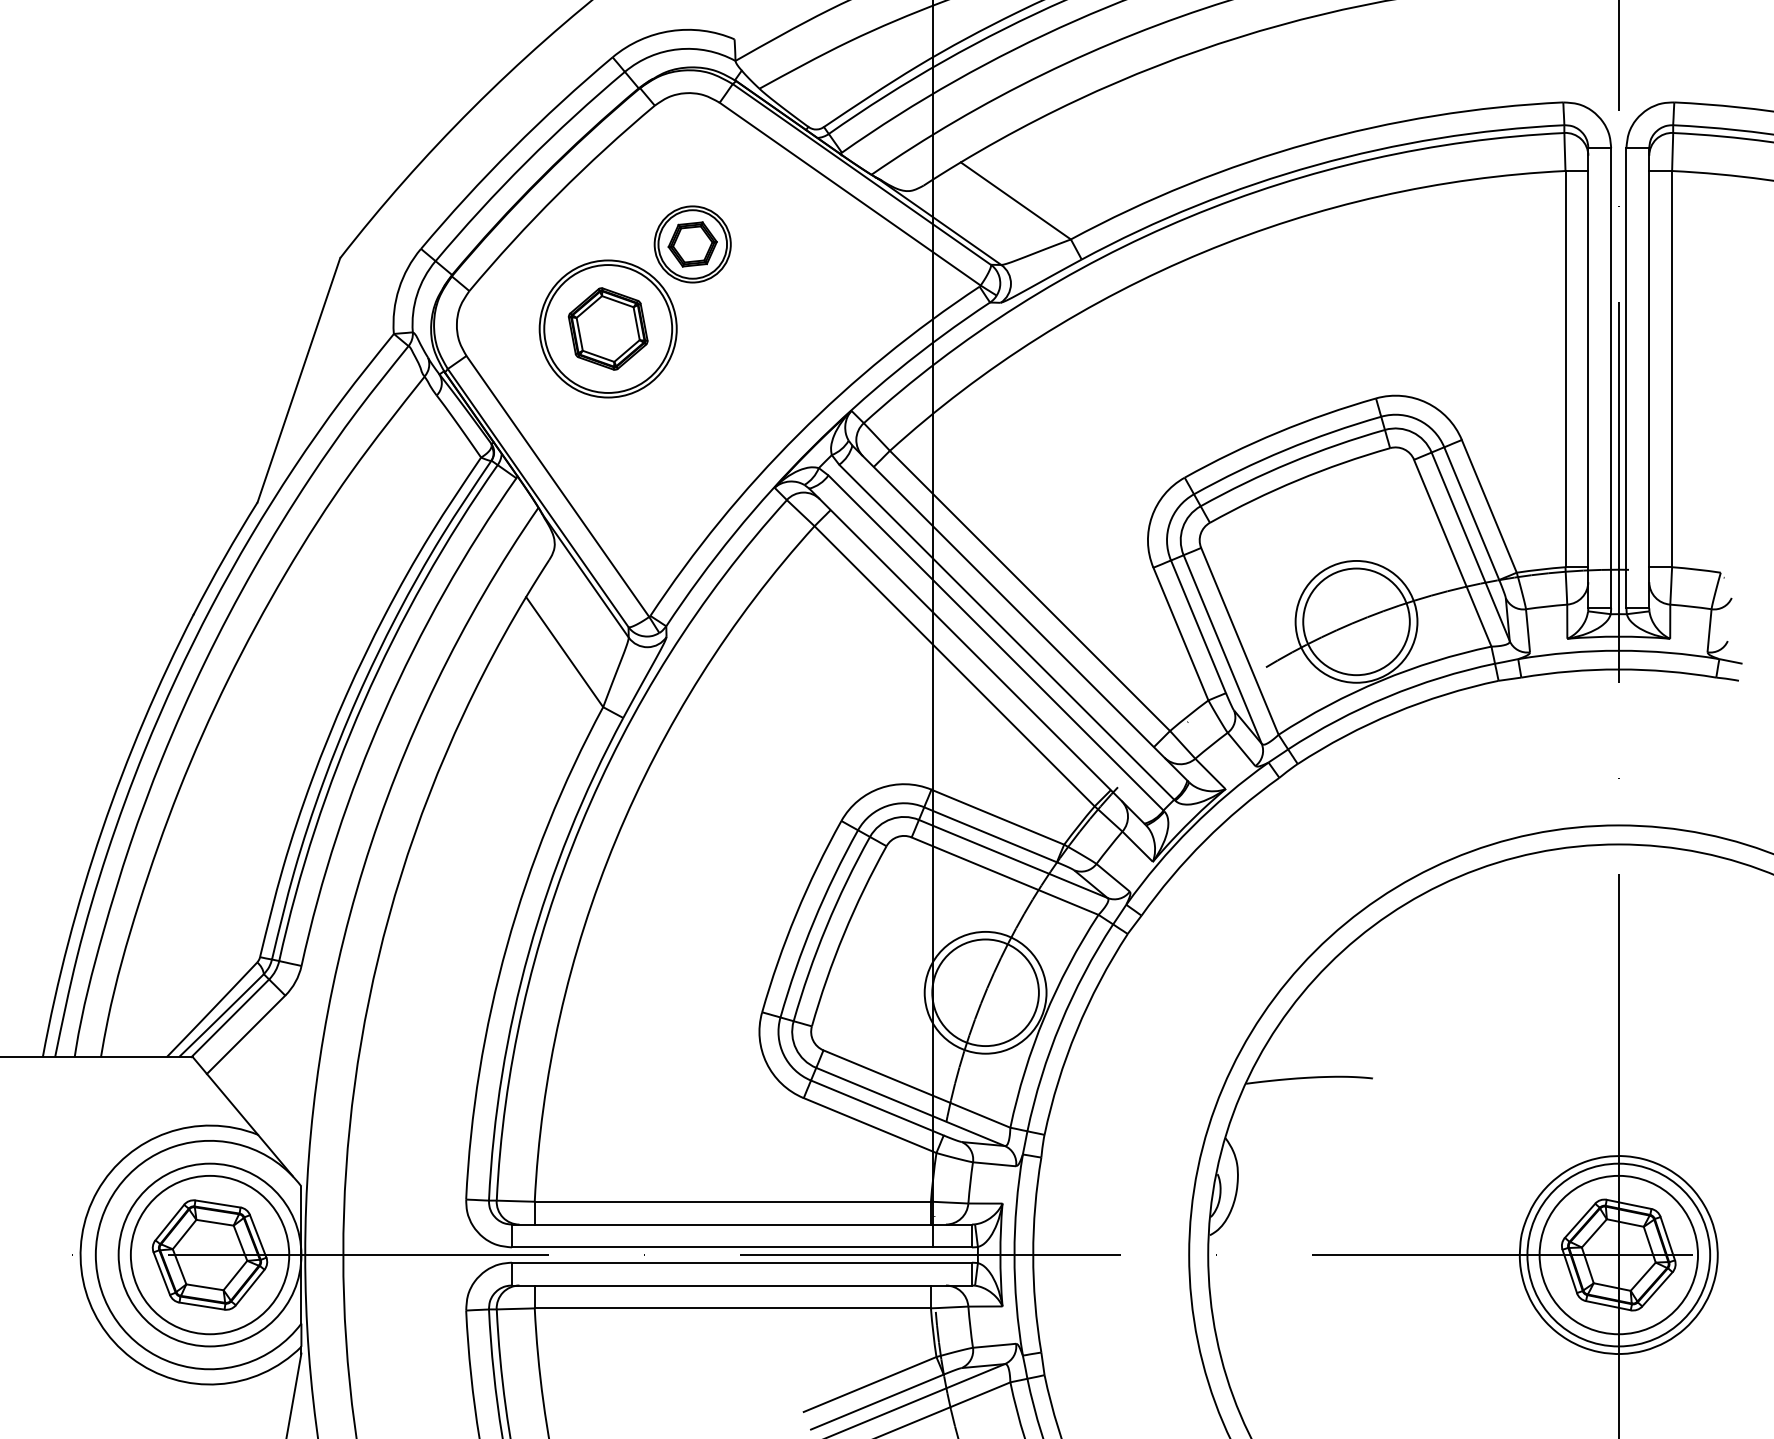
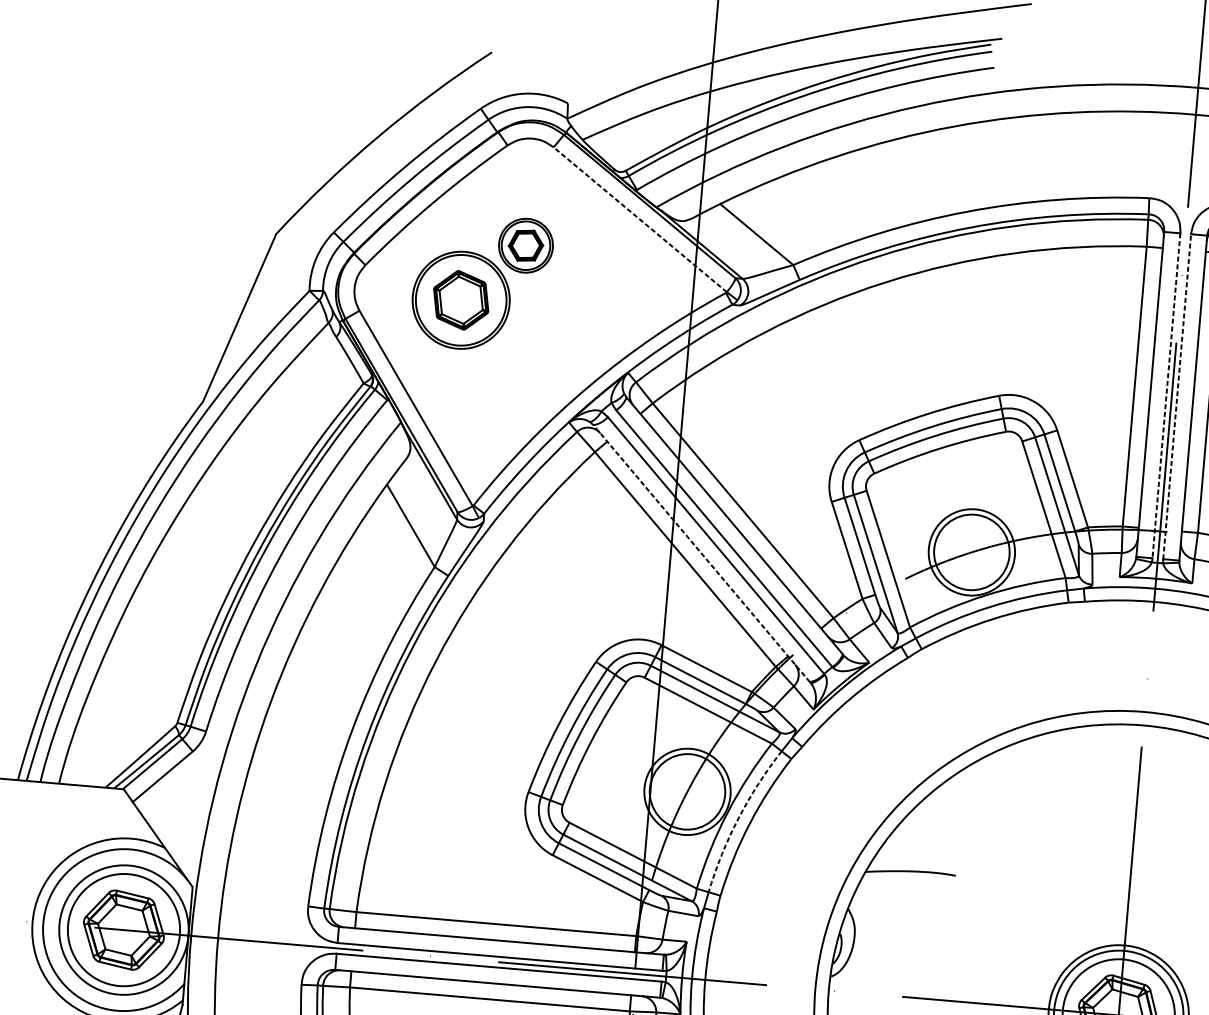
line: (849, 193) -> (639, 219), solid -> dashed
line: (1626, 377) -> (1177, 396), solid -> dashed
line: (1611, 378) -> (1166, 396), solid -> dashed
line: (976, 656) -> (701, 553), solid -> dashed
arc: (1060, 1023) -> (738, 818), solid -> dashed

